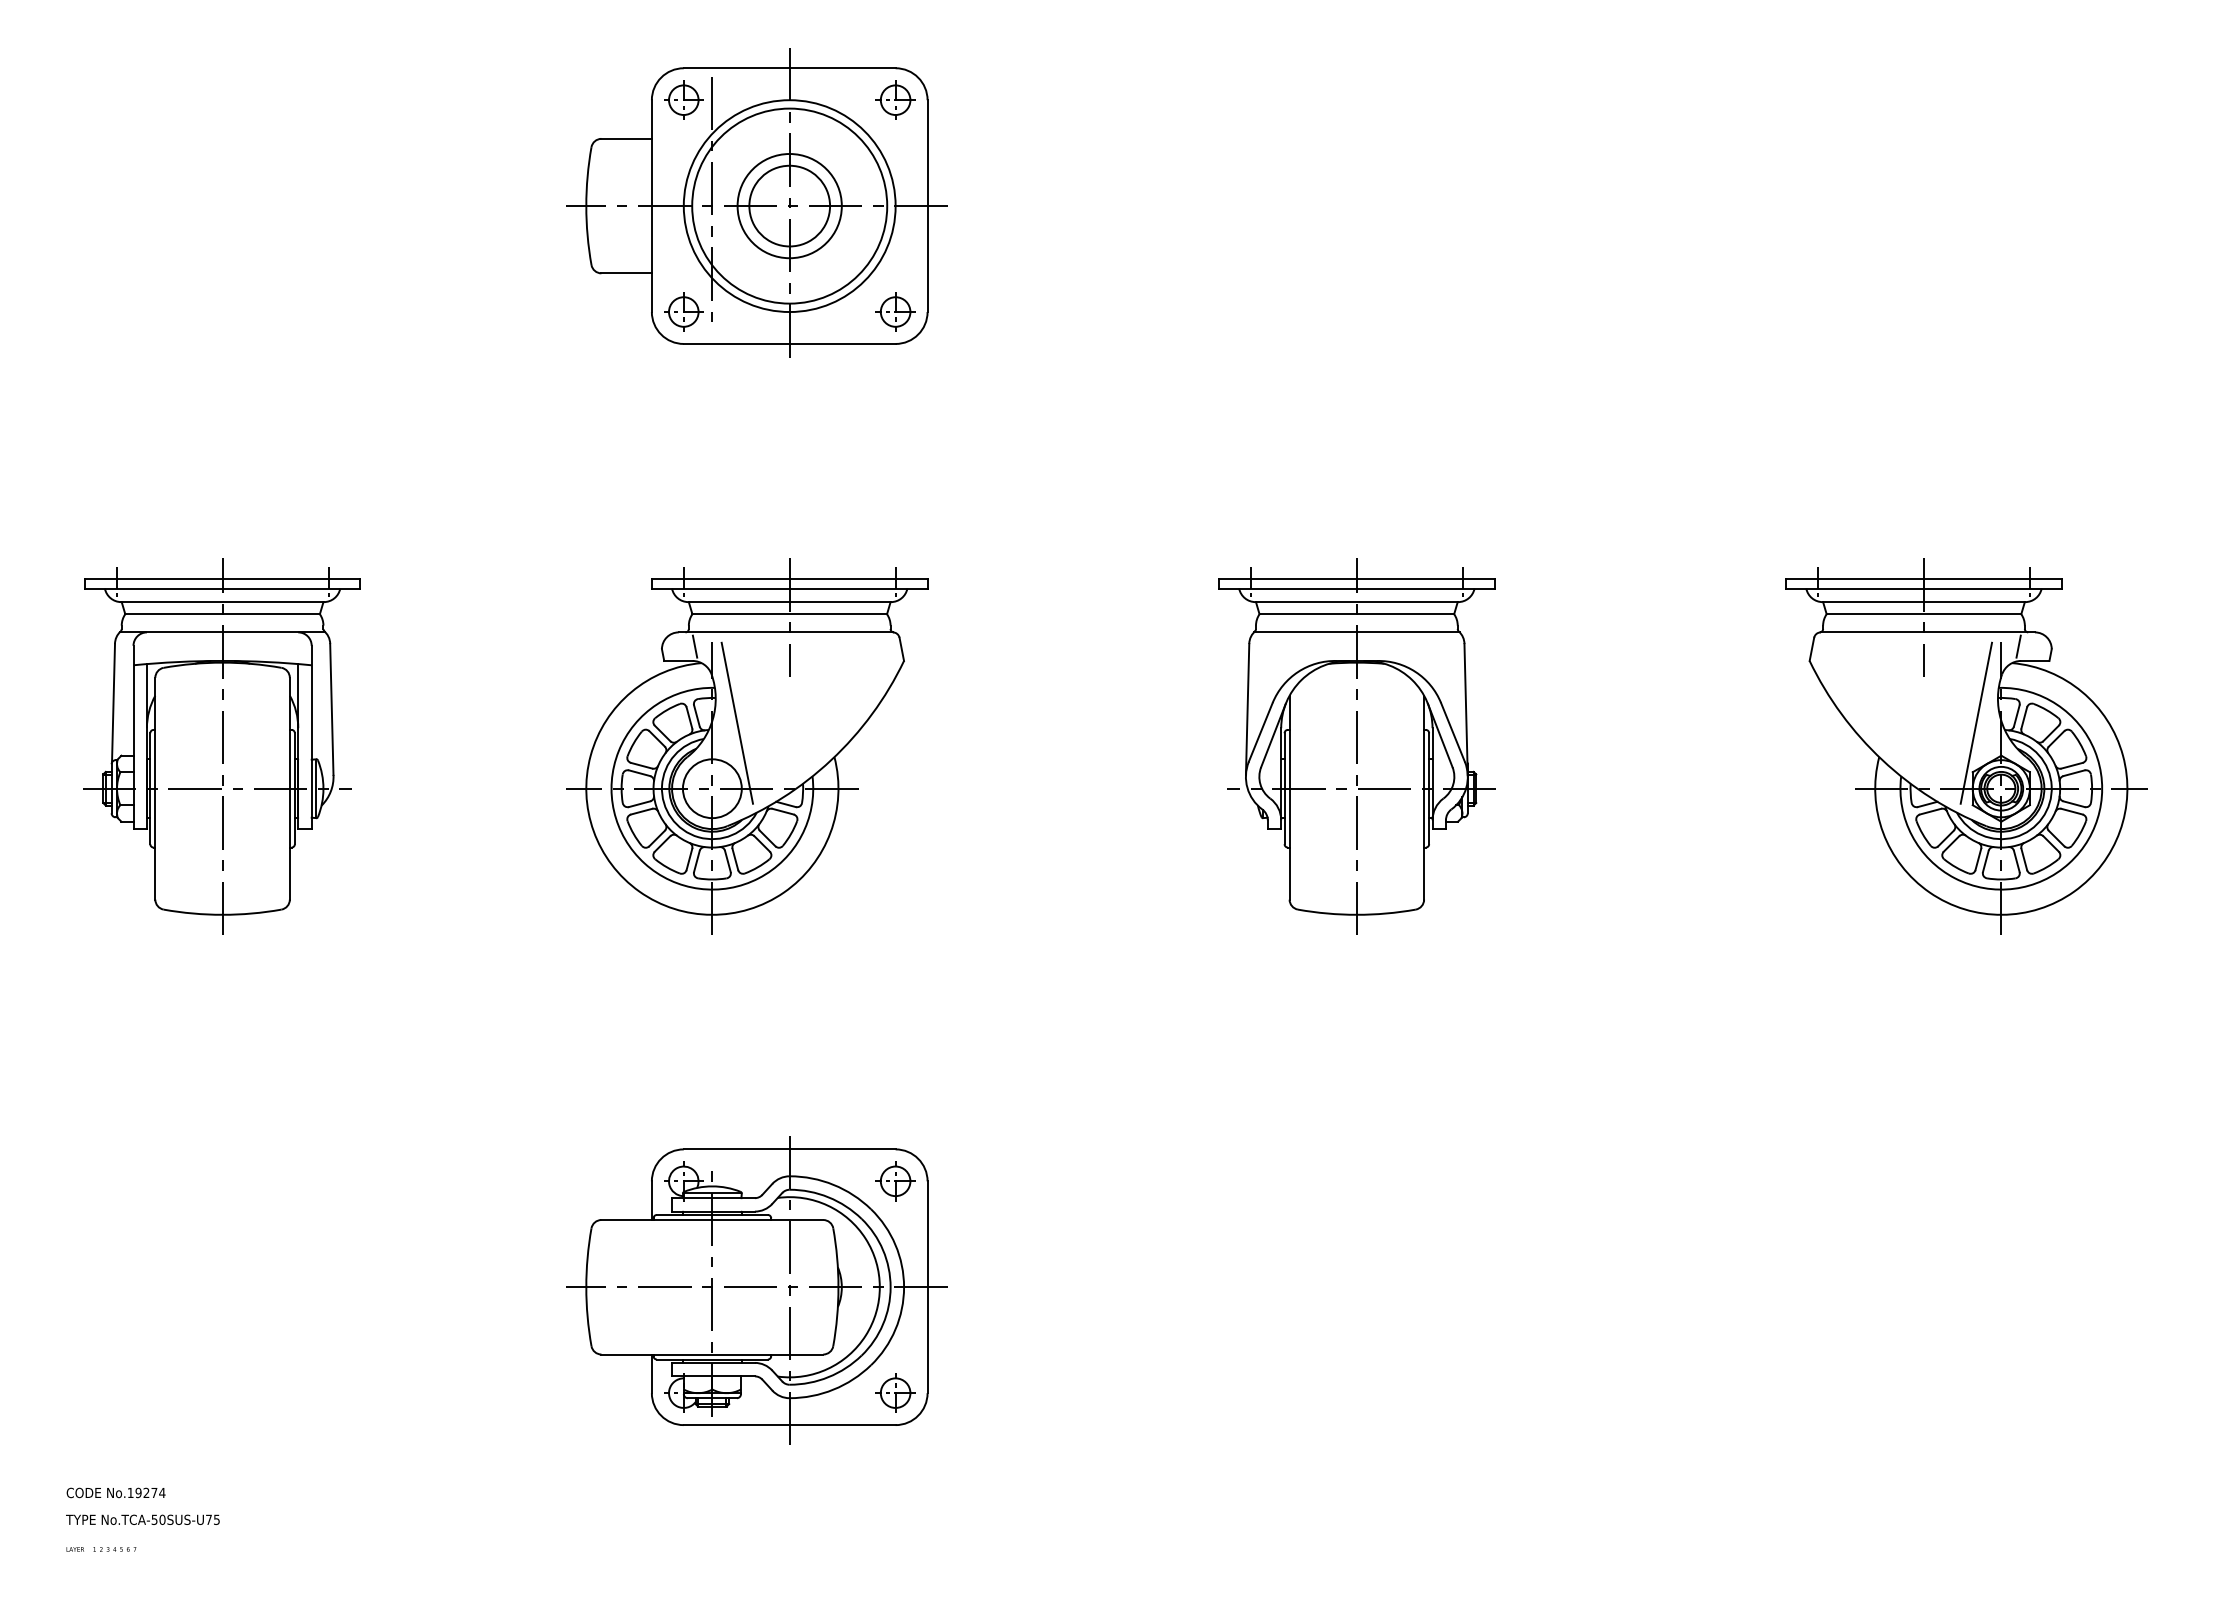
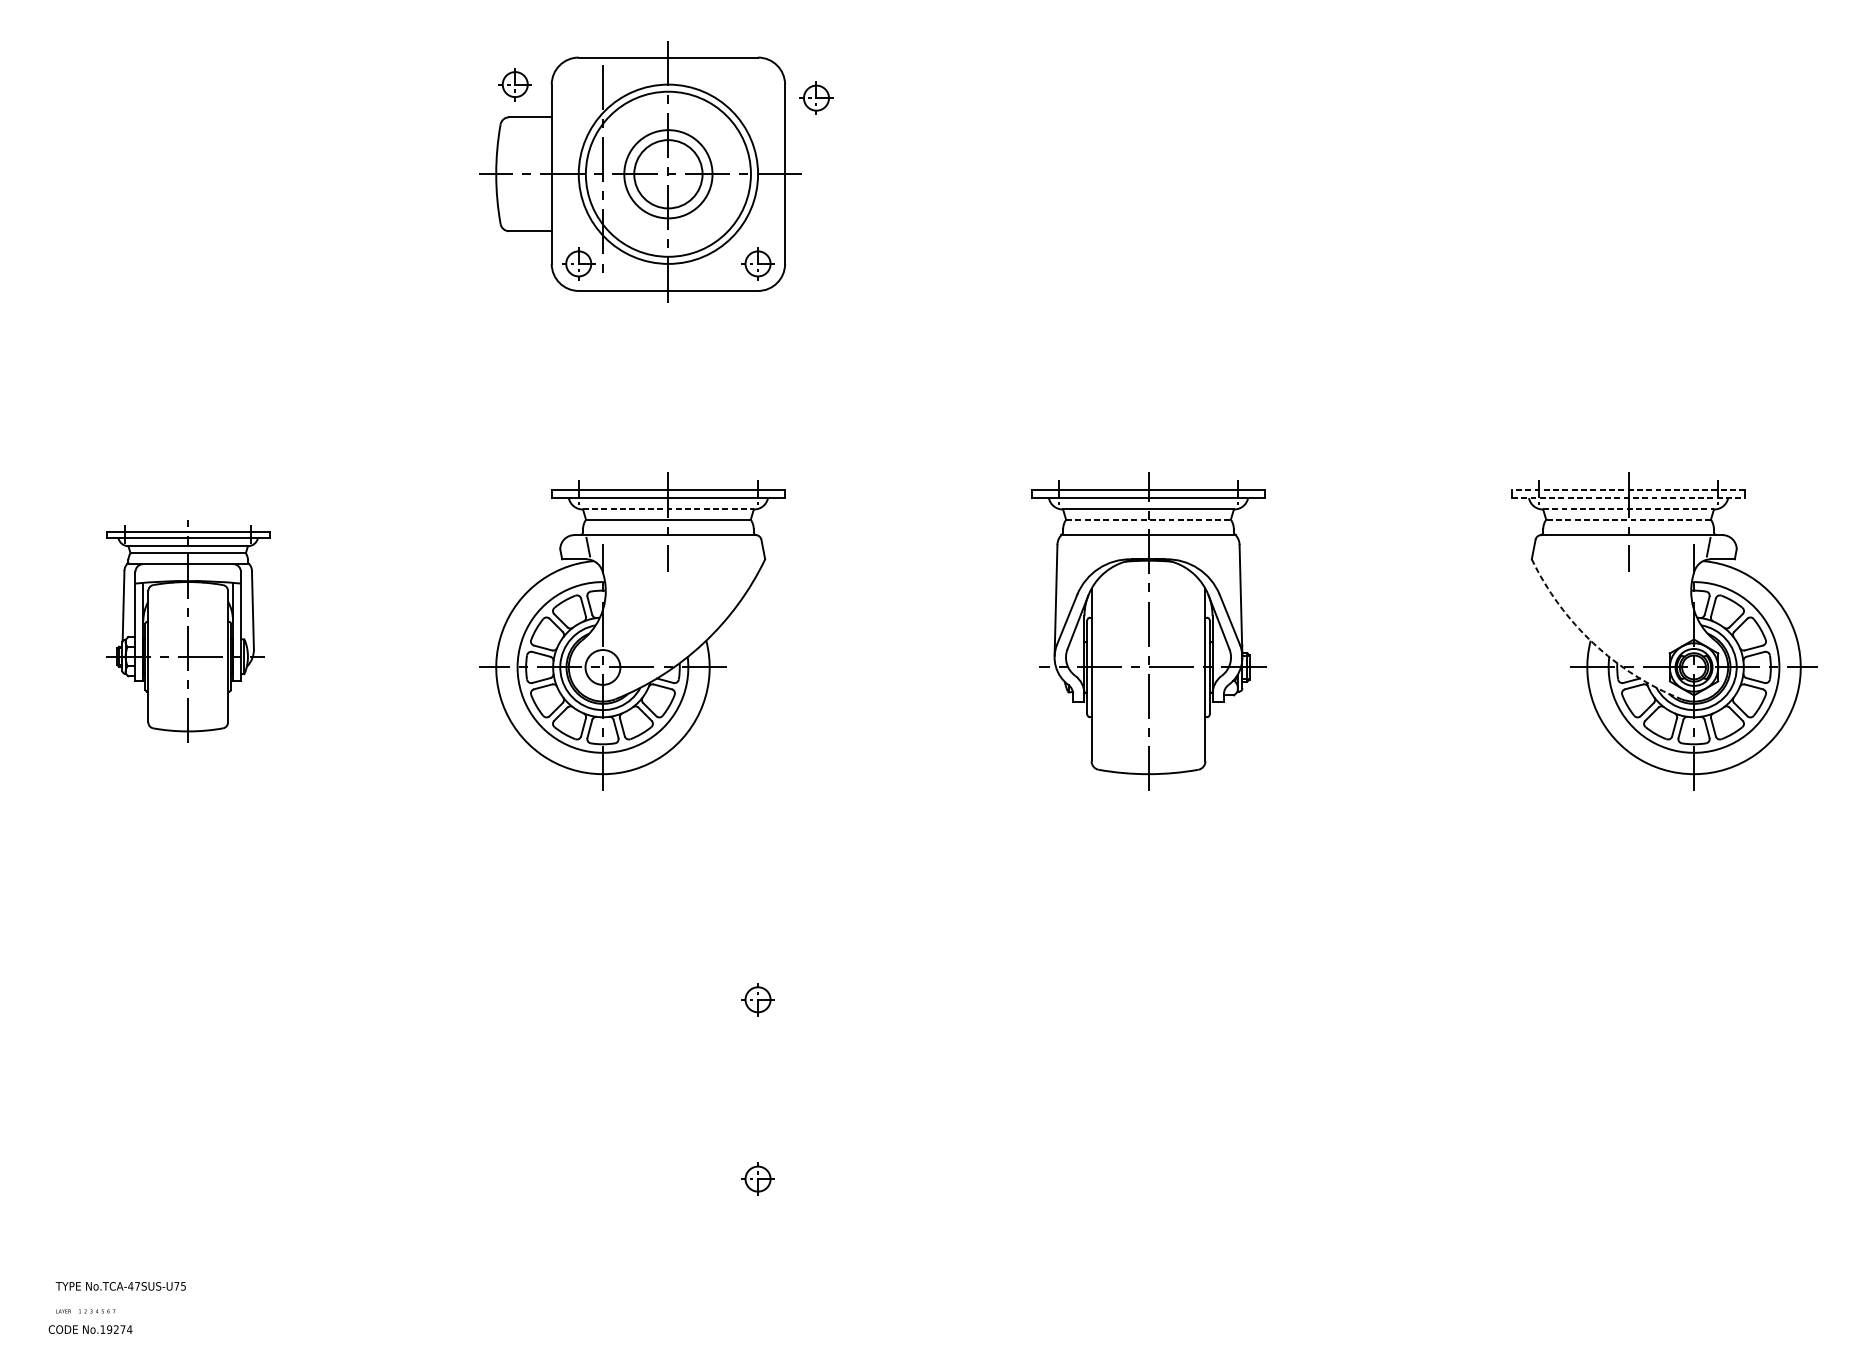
part: (683, 99) -> (515, 84), moved
part: (895, 99) -> (816, 97), moved
line: (1923, 578) -> (1628, 489), solid -> dashed
line: (1923, 588) -> (1628, 497), solid -> dashed
line: (790, 602) -> (669, 509), solid -> dashed
line: (1924, 602) -> (1629, 509), solid -> dashed
line: (1357, 614) -> (1149, 519), solid -> dashed
line: (1923, 614) -> (1628, 519), solid -> dashed
line: (737, 722) -> (624, 611), removed
line: (1976, 722) -> (1673, 611), removed
part: (221, 746) -> (187, 631), size x0.7
arc: (1882, 760) -> (1593, 643), solid -> dashed
circle: (711, 788) -> (602, 667), size x0.7
part: (756, 1290) -> (640, 1092), removed
text: (115, 1492) -> (90, 1329), moved
text: (158, 1519) -> (134, 1286), No.TCA-50SUS-U75 -> No.TCA-47SUS-U75

